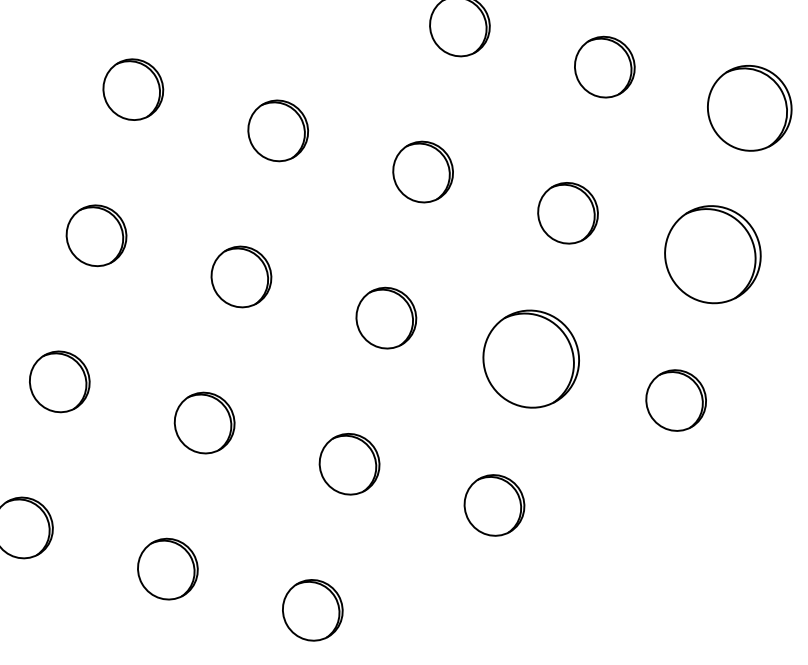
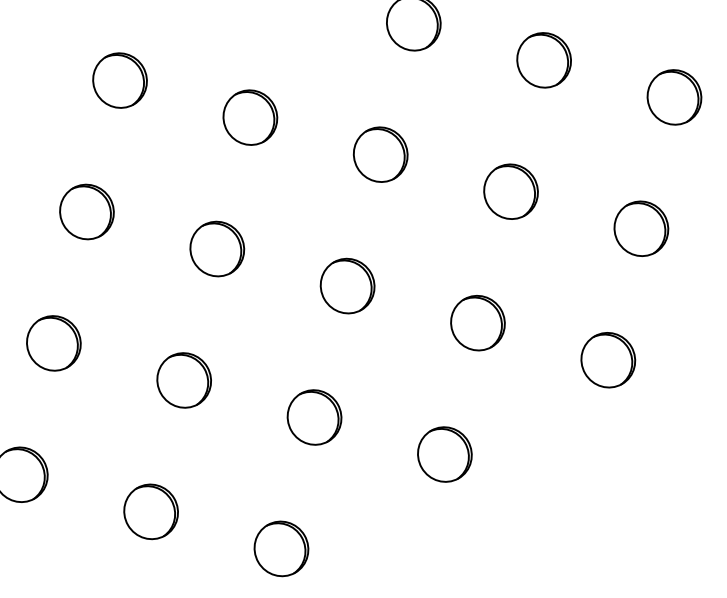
part: (749, 108) -> (674, 97), size x0.71
part: (713, 254) -> (641, 228), size x0.62
part: (530, 359) -> (477, 323), size x0.62

